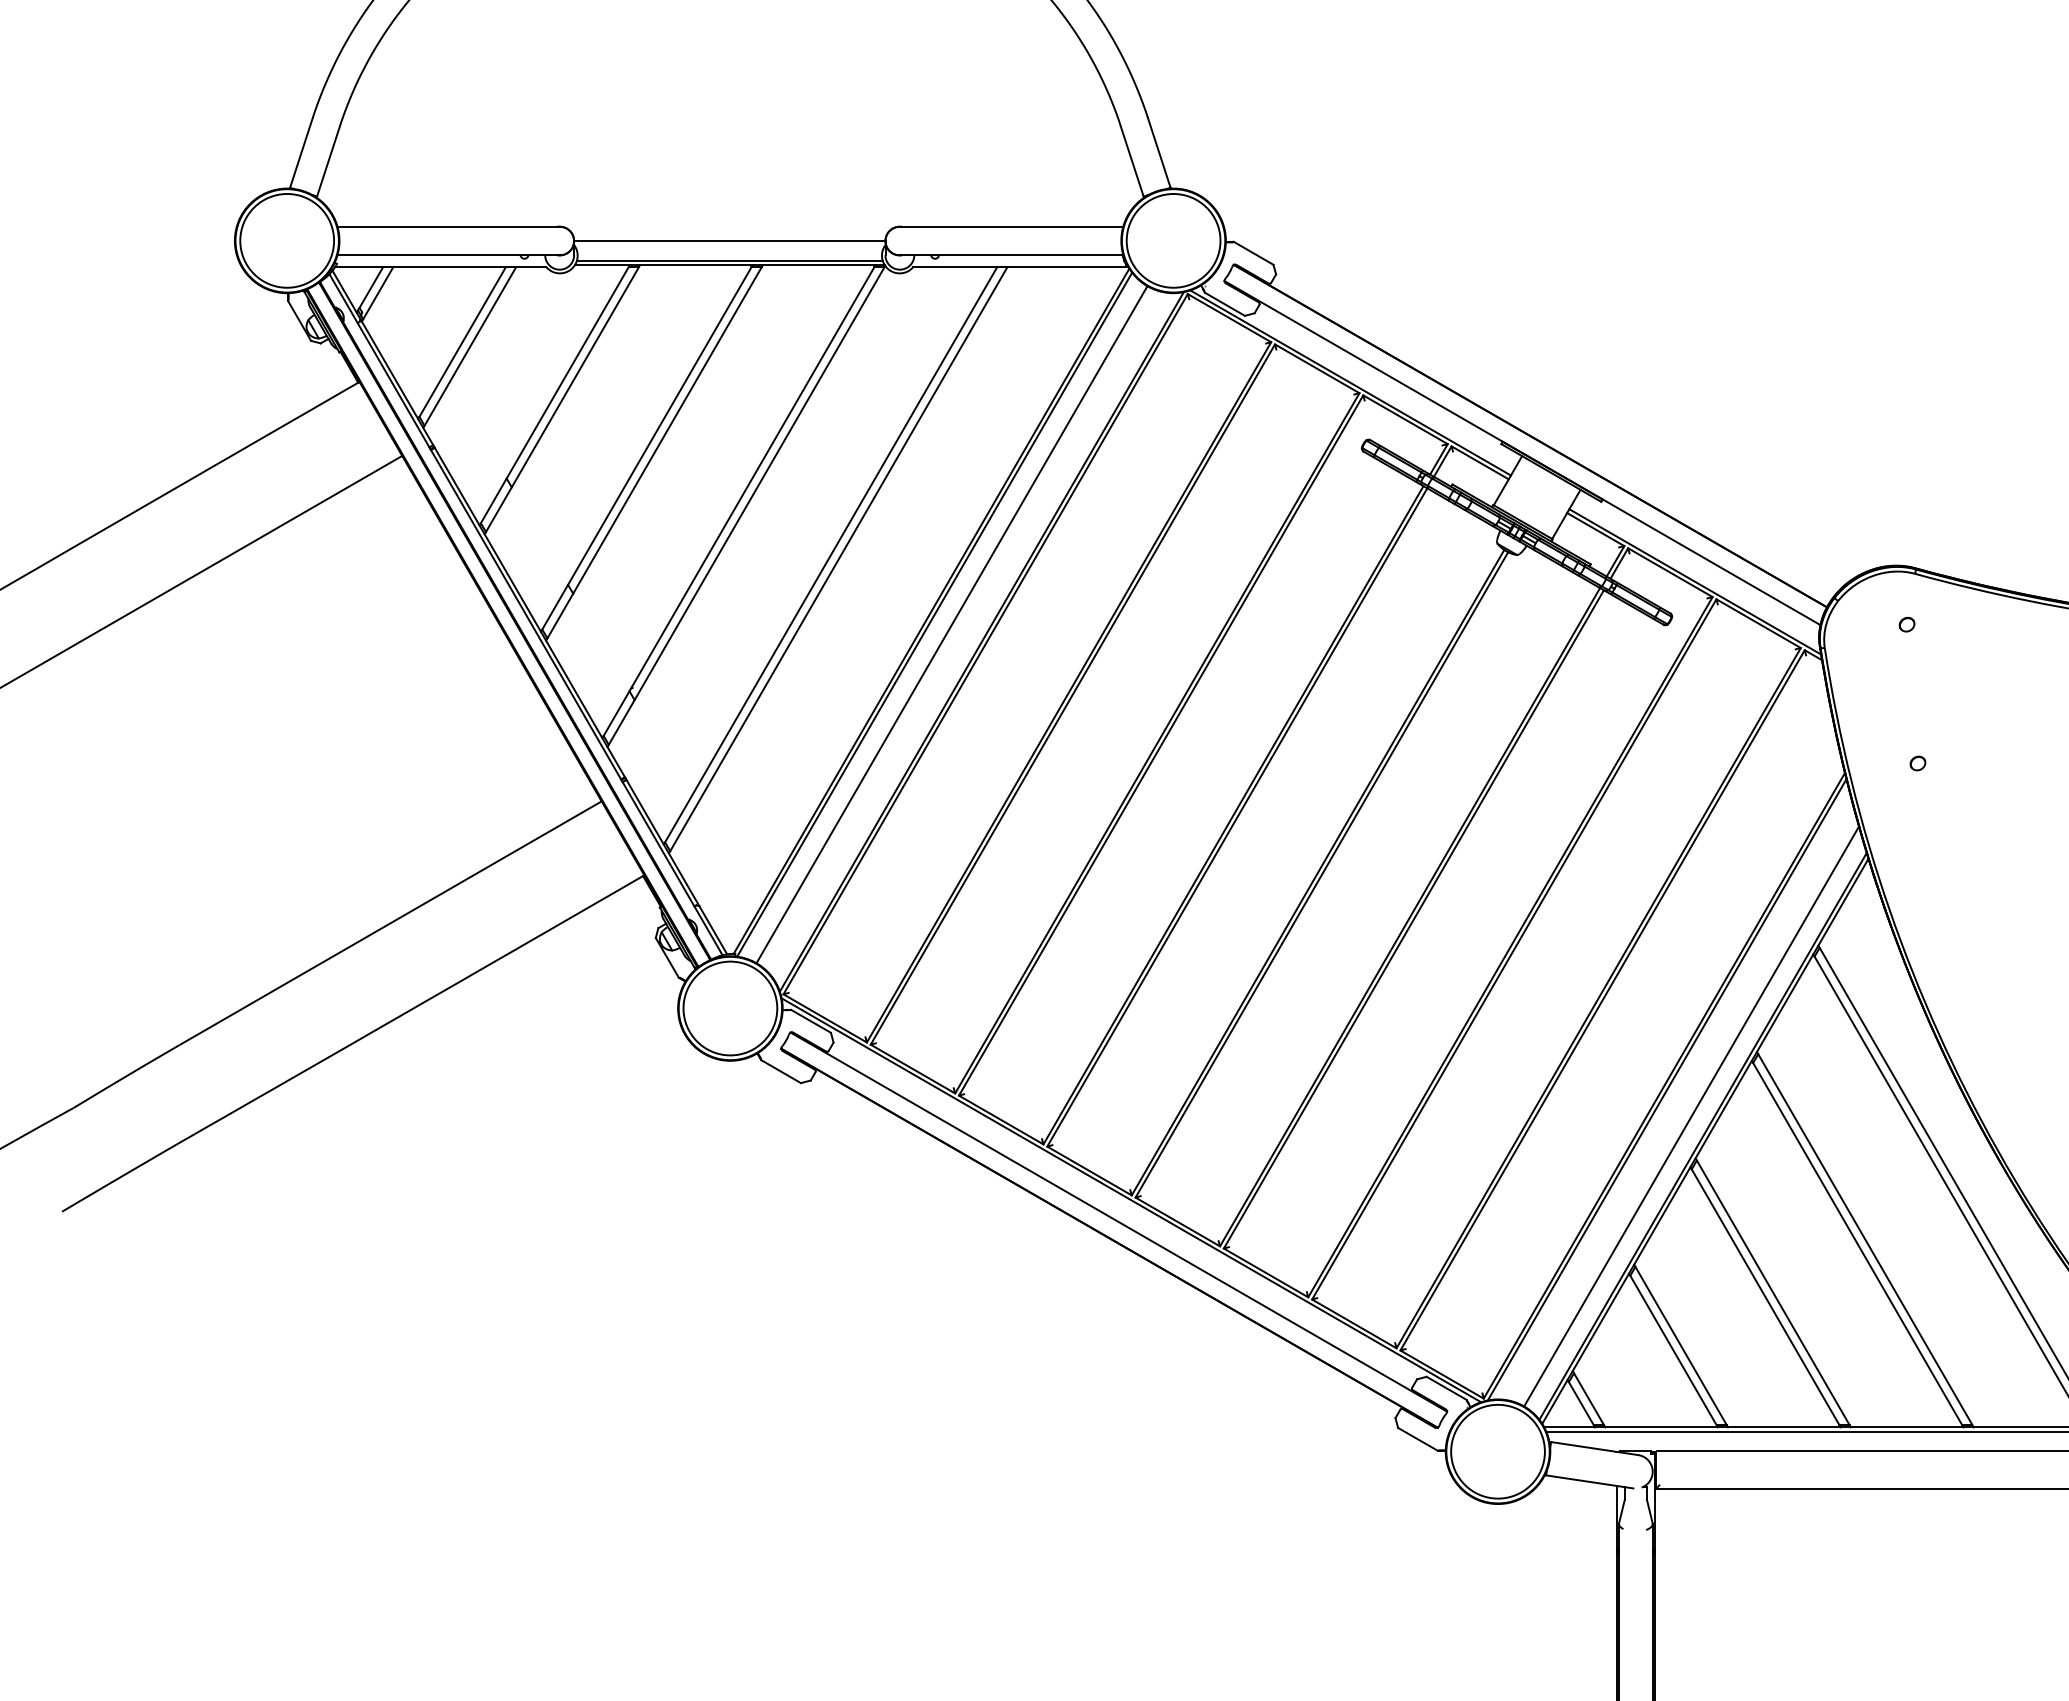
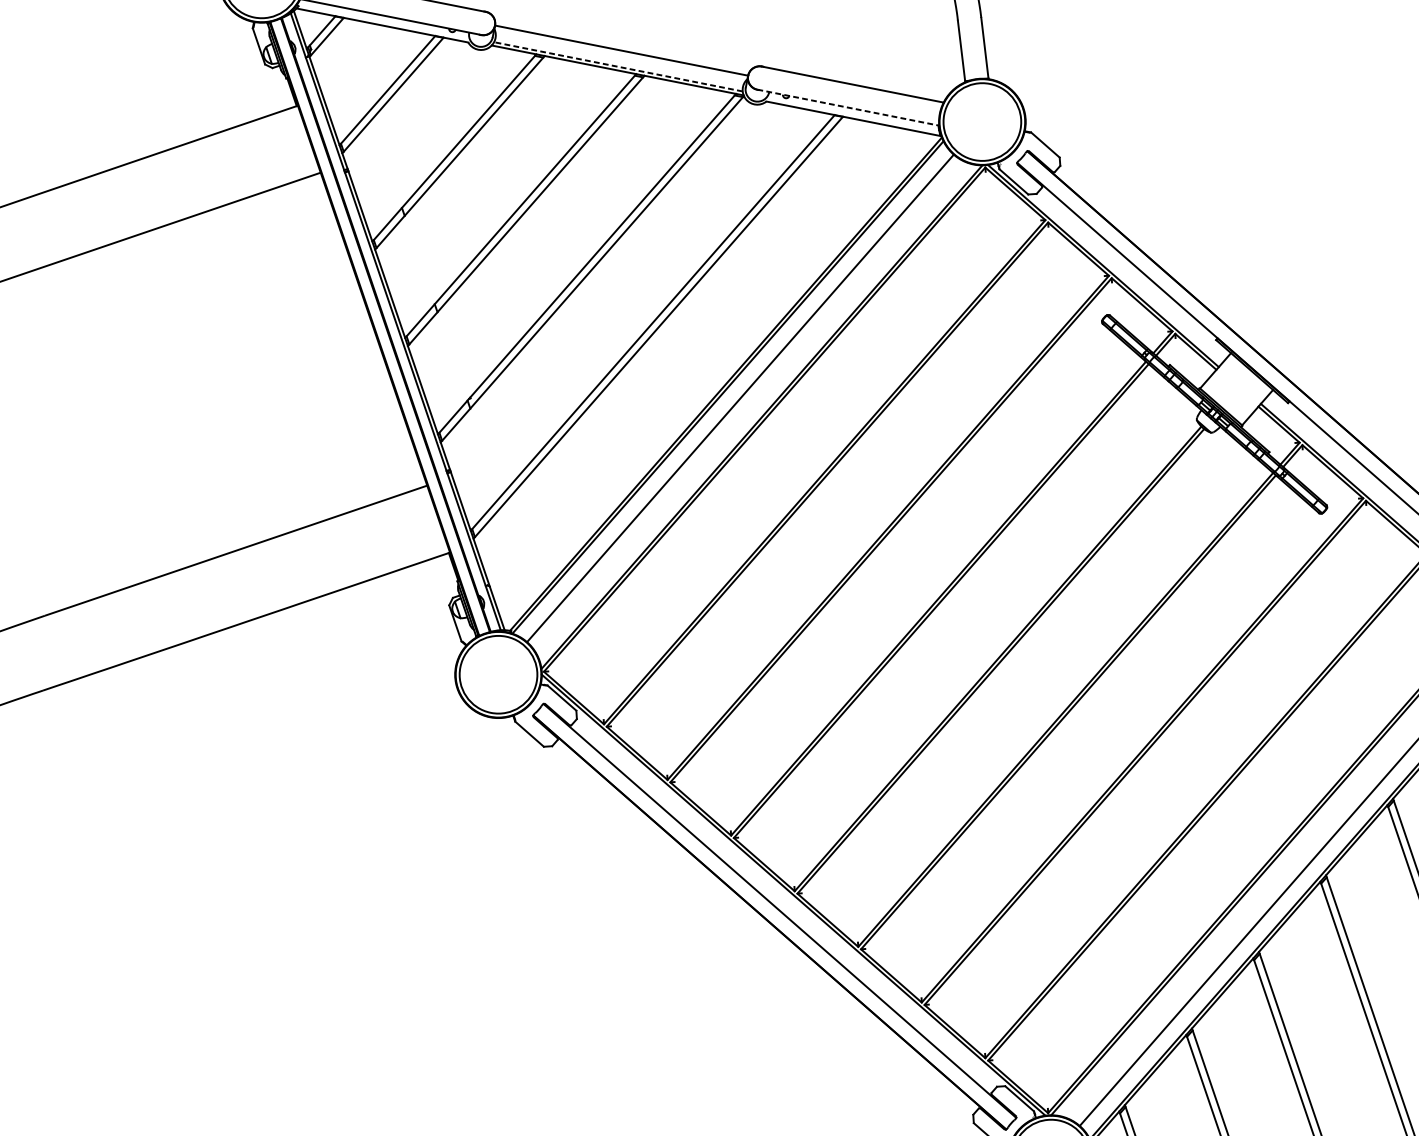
line: (1011, 255) -> (848, 107), solid -> dashed
line: (729, 260) -> (618, 66), solid -> dashed

